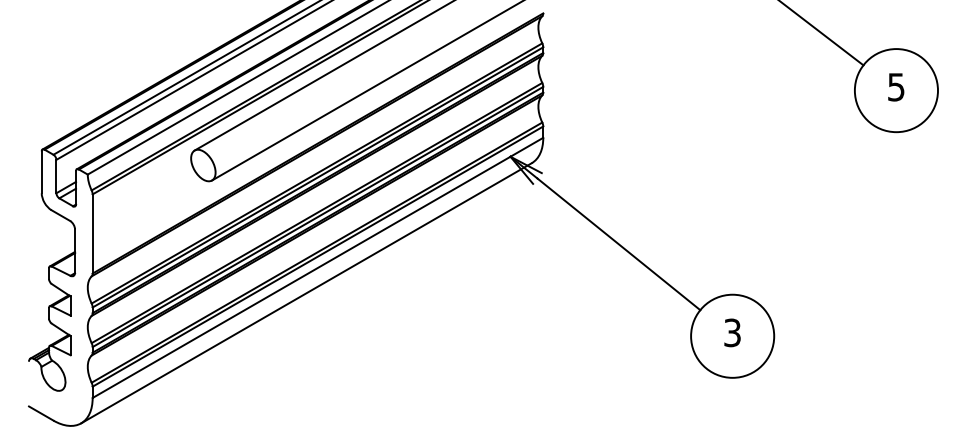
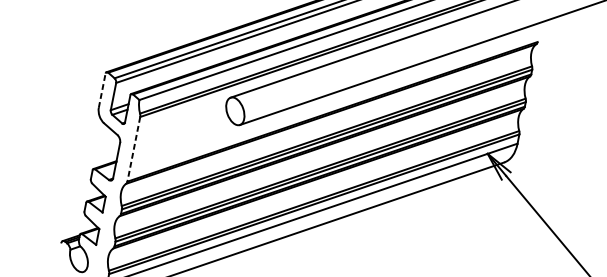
line: (41, 172) -> (101, 90), solid -> dashed
line: (92, 233) -> (133, 148), solid -> dashed

